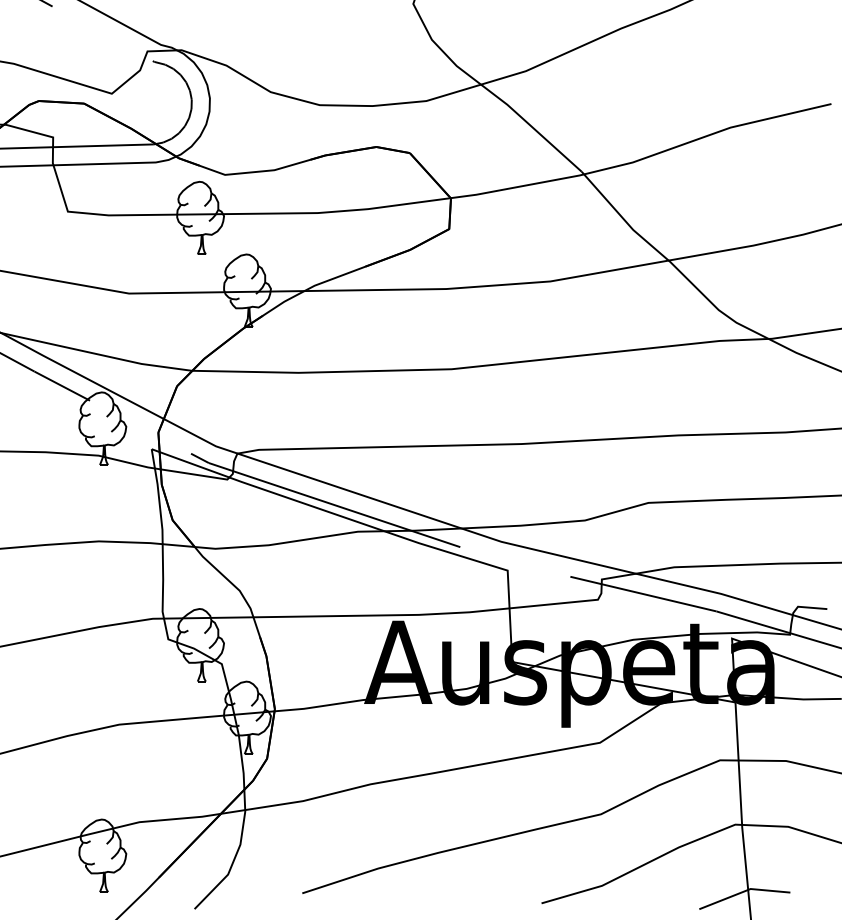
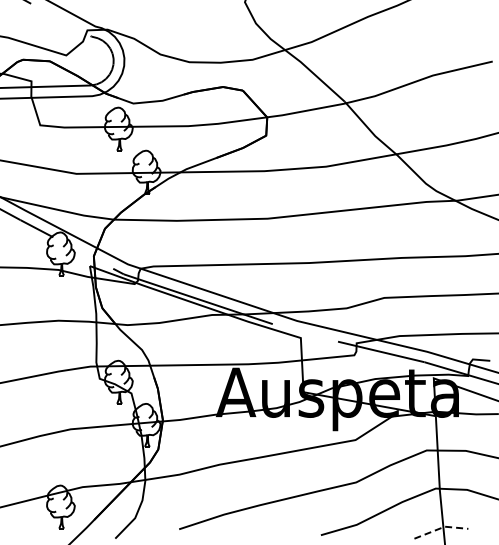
line: (745, 892) -> (441, 528), solid -> dashed

